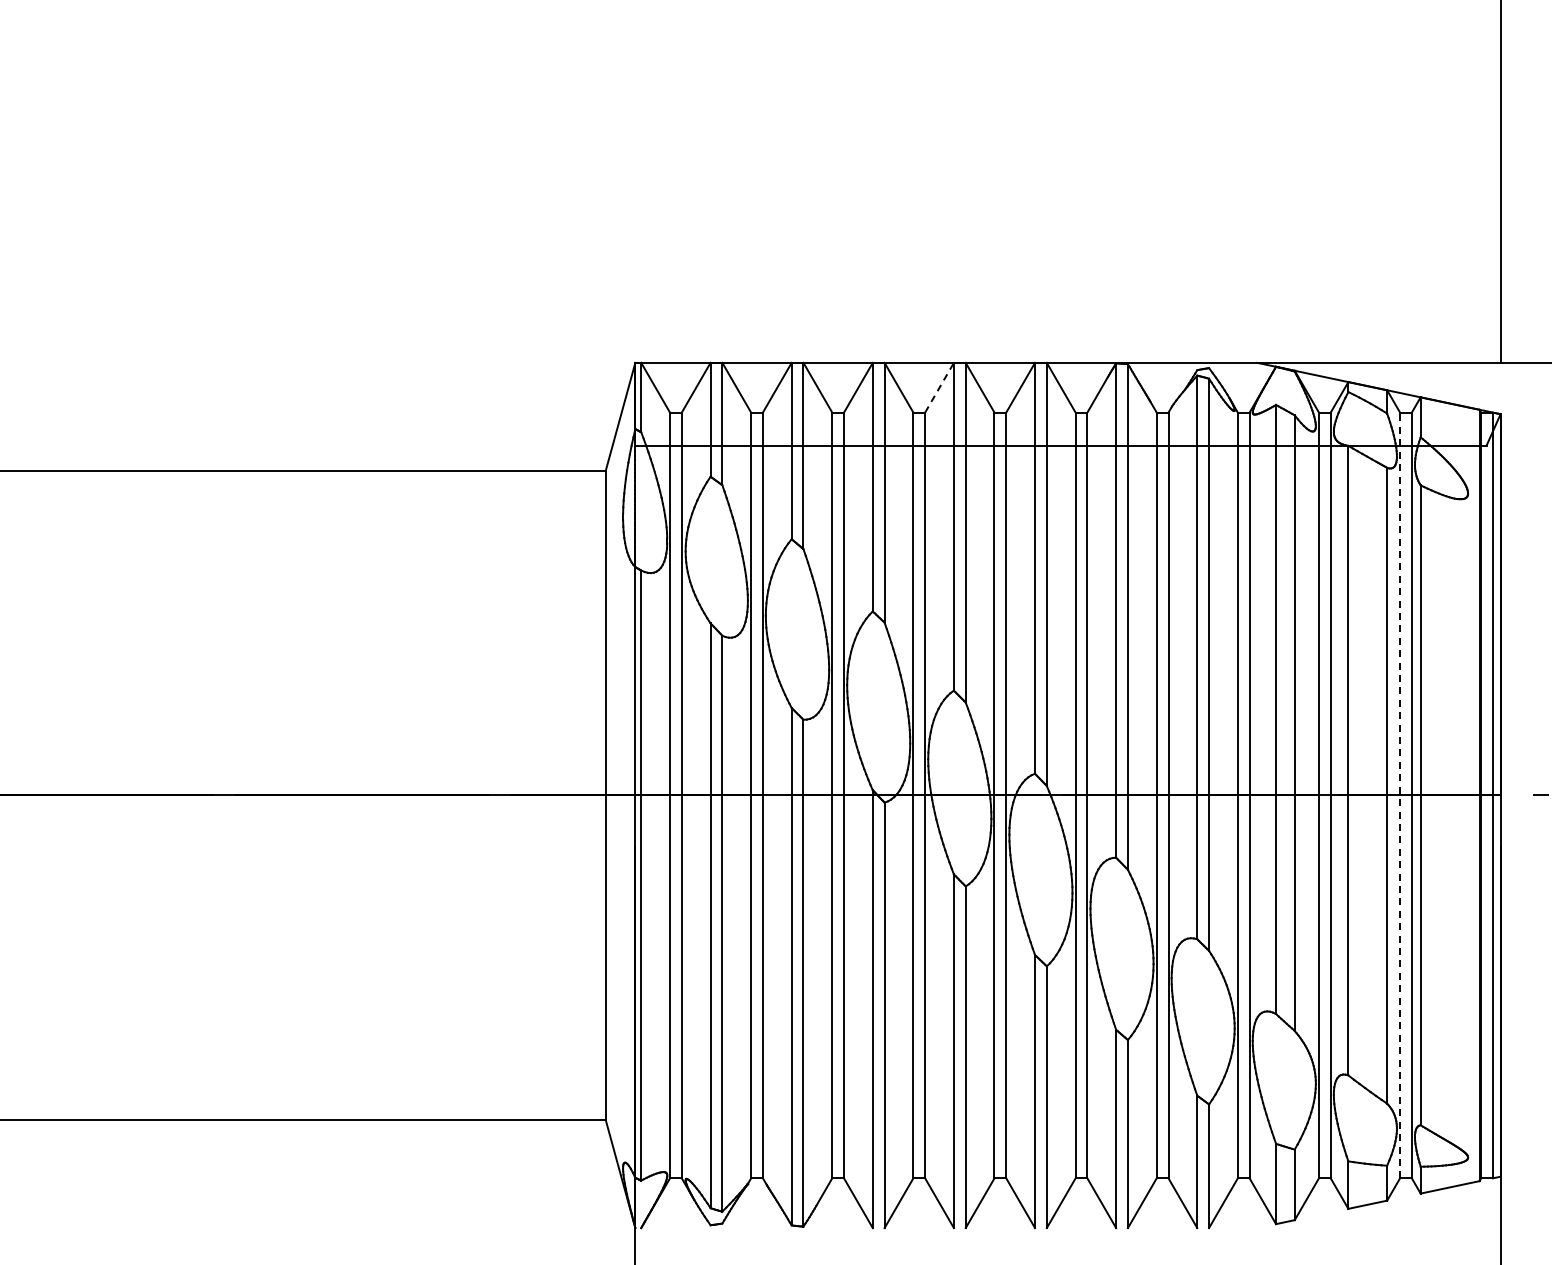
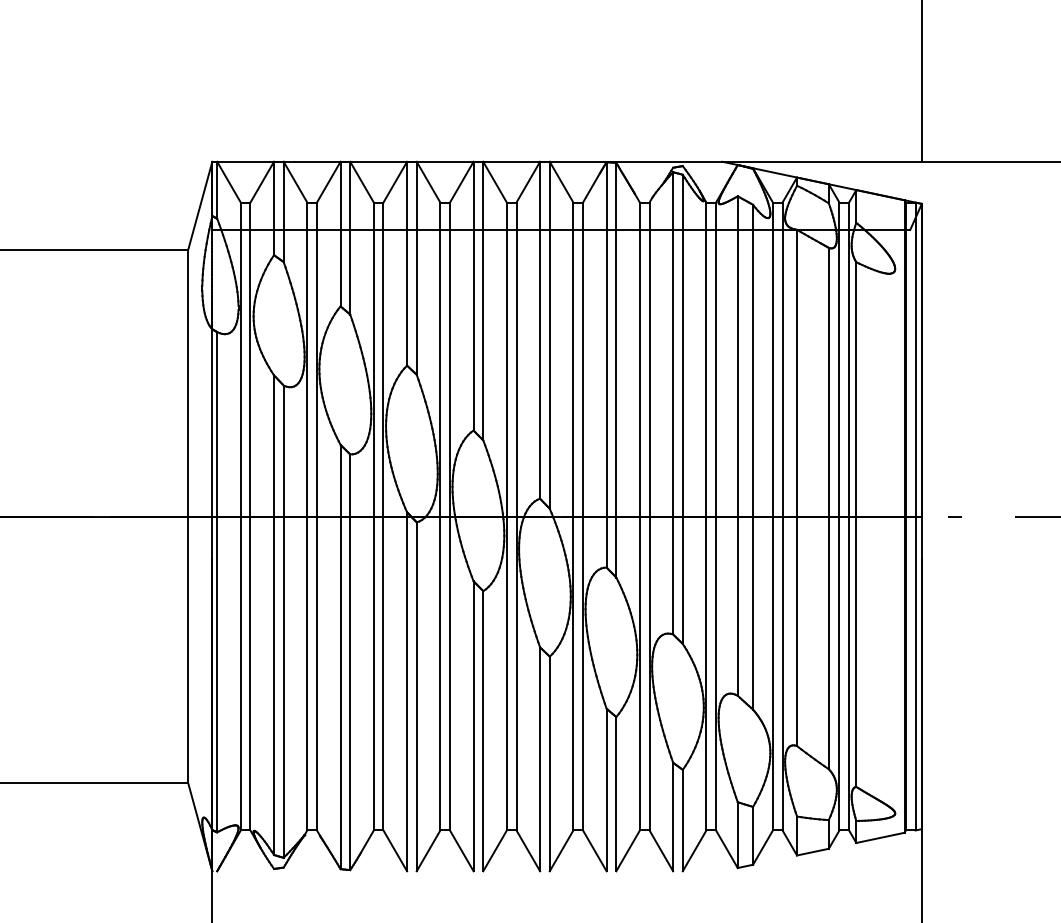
line: (939, 387) -> (461, 181), dashed -> solid
line: (1400, 795) -> (839, 516), dashed -> solid

